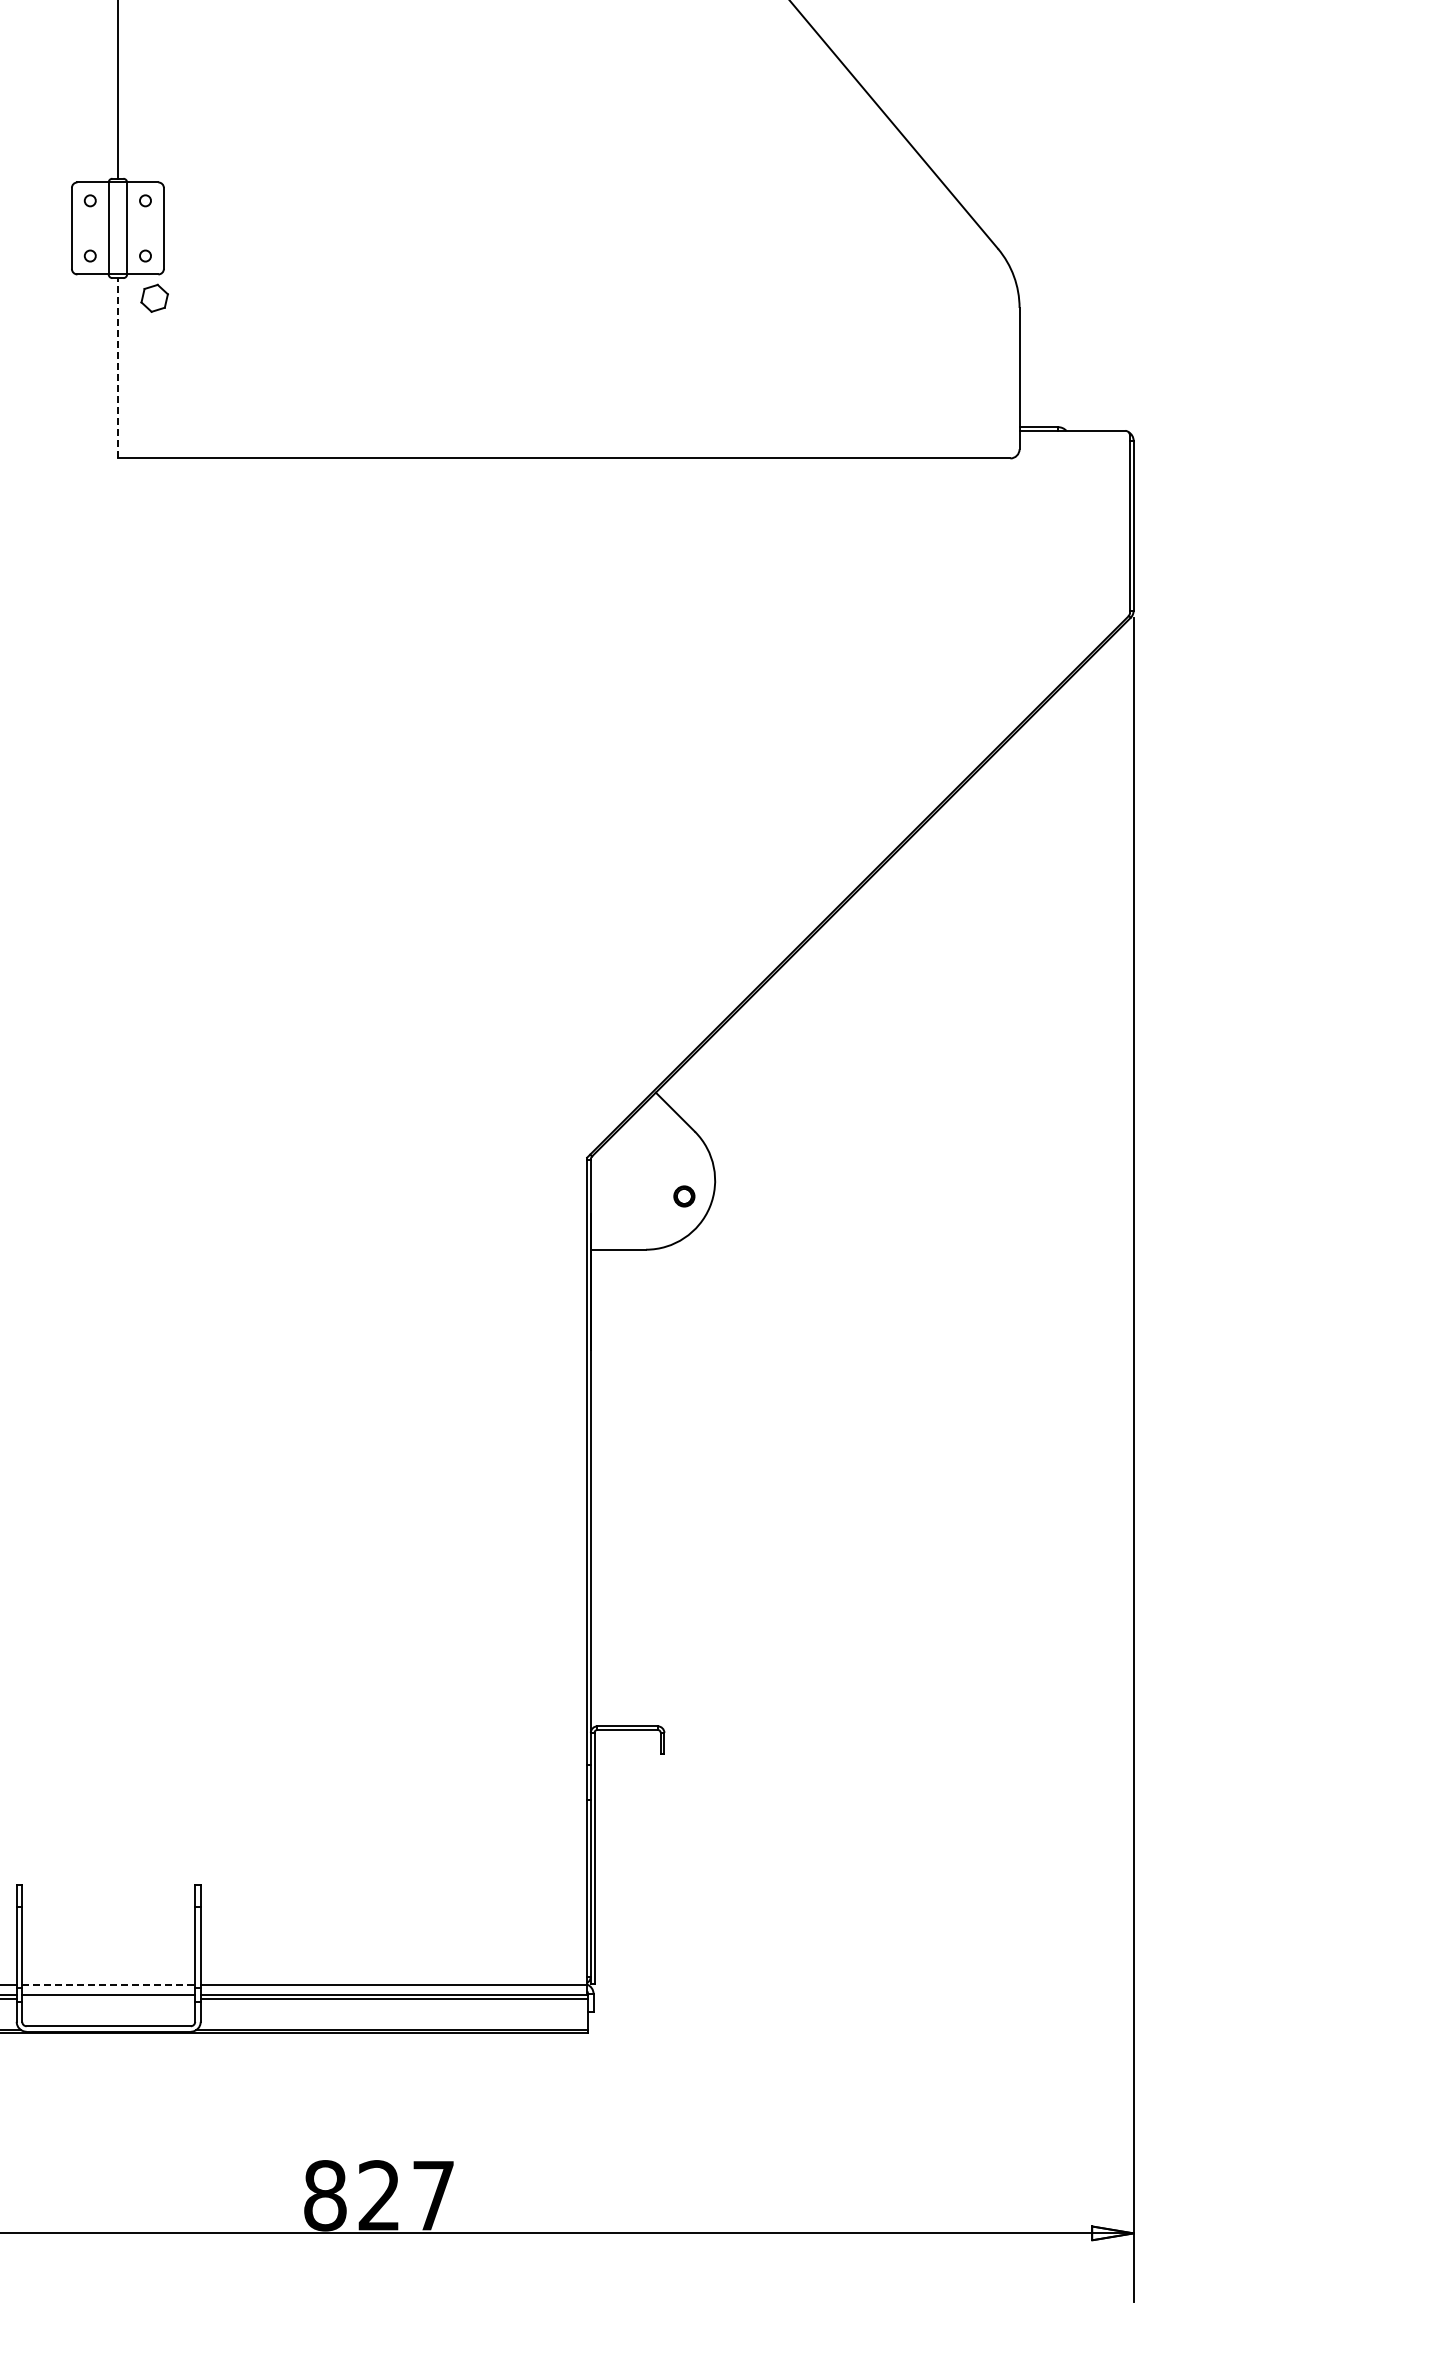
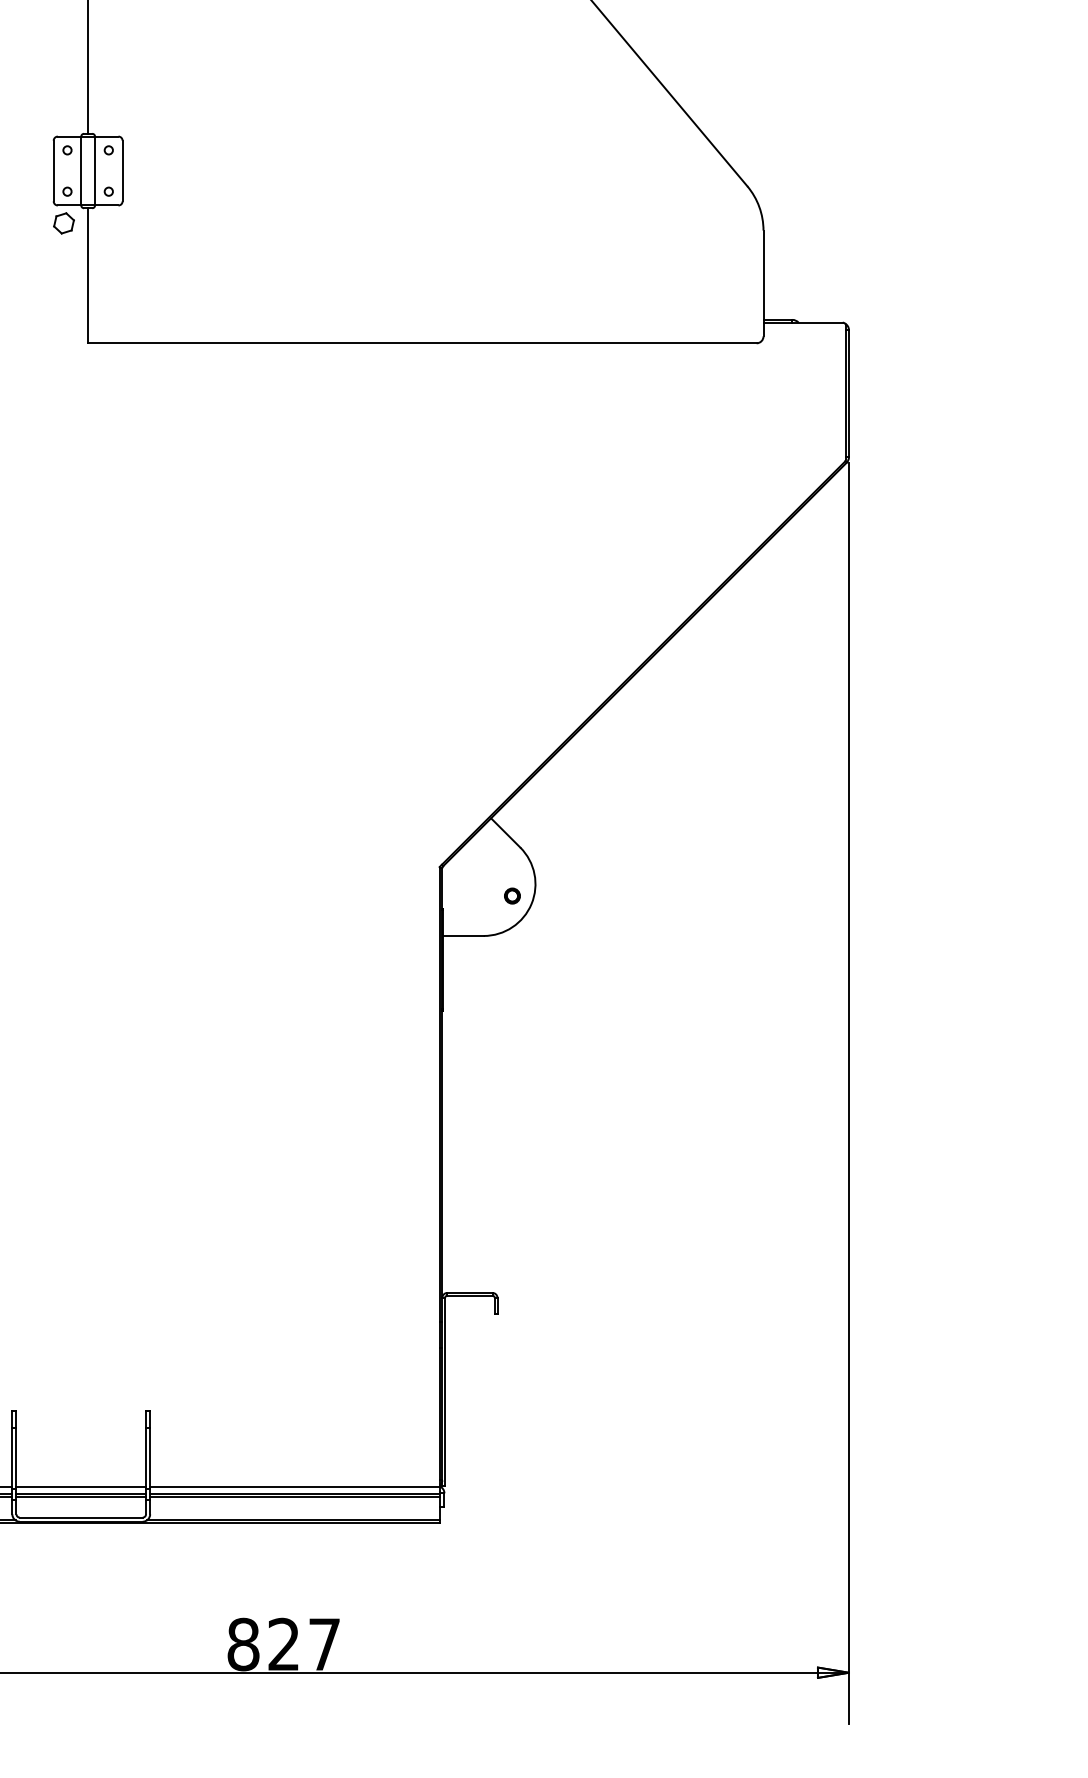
part: (154, 297) -> (63, 222), moved
line: (117, 367) -> (87, 275), dashed -> solid
line: (109, 1985) -> (81, 1487), dashed -> solid
line: (108, 1998) -> (81, 1496), added

